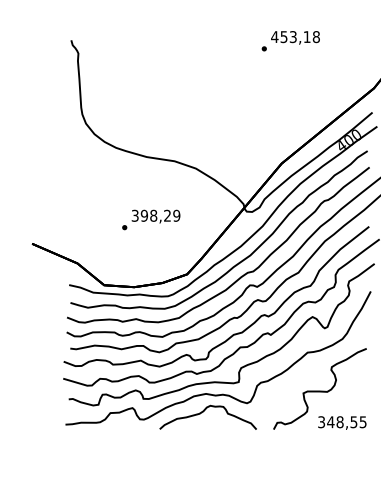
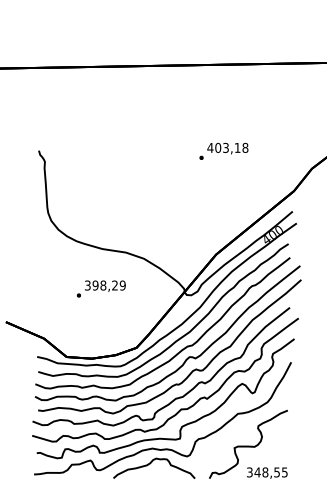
text: (284, 36) -> (218, 147), 453,18 -> 403,18
text: (150, 219) -> (100, 288), moved

